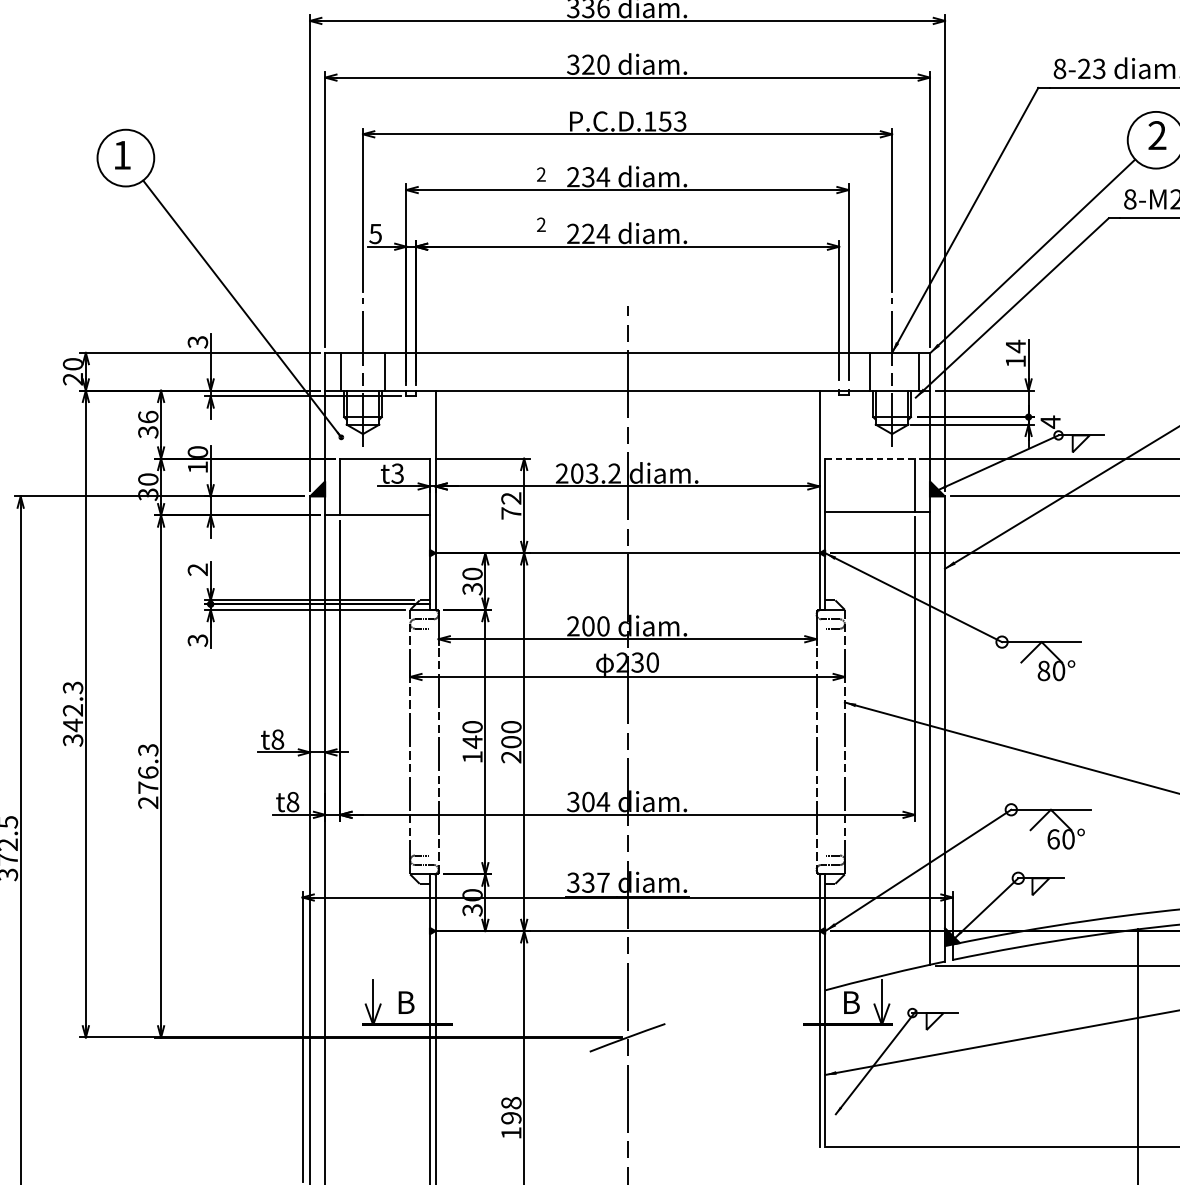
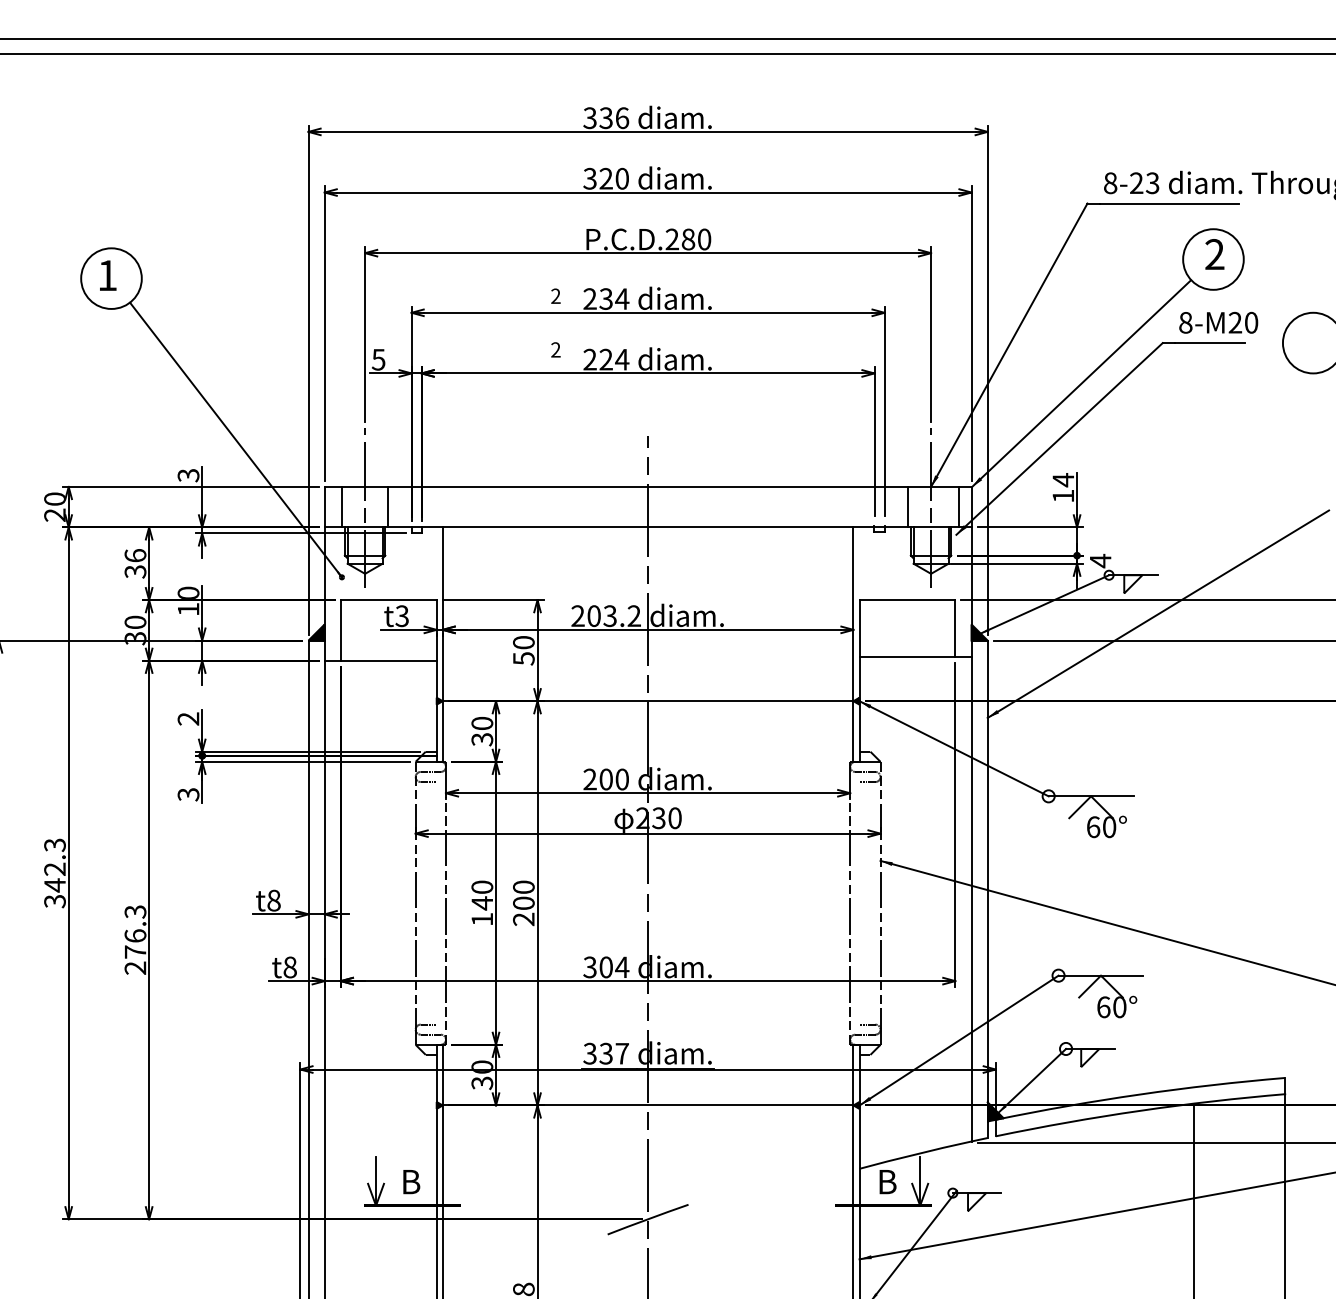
text: (665, 121) -> (688, 239), P.C.D.153 -> P.C.D.280
line: (870, 459) -> (907, 600), dashed -> solid
text: (511, 505) -> (523, 650), 72 -> 50
text: (1043, 671) -> (1093, 827), 80° -> 60°

